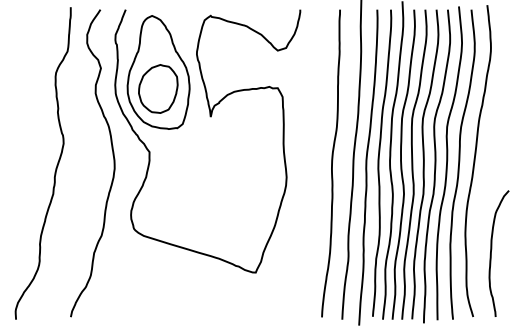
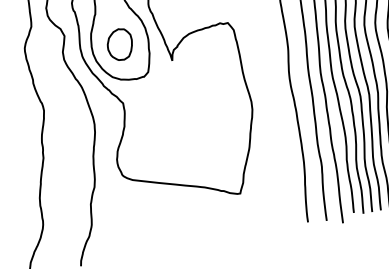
part: (158, 88) -> (120, 44), size x0.7

